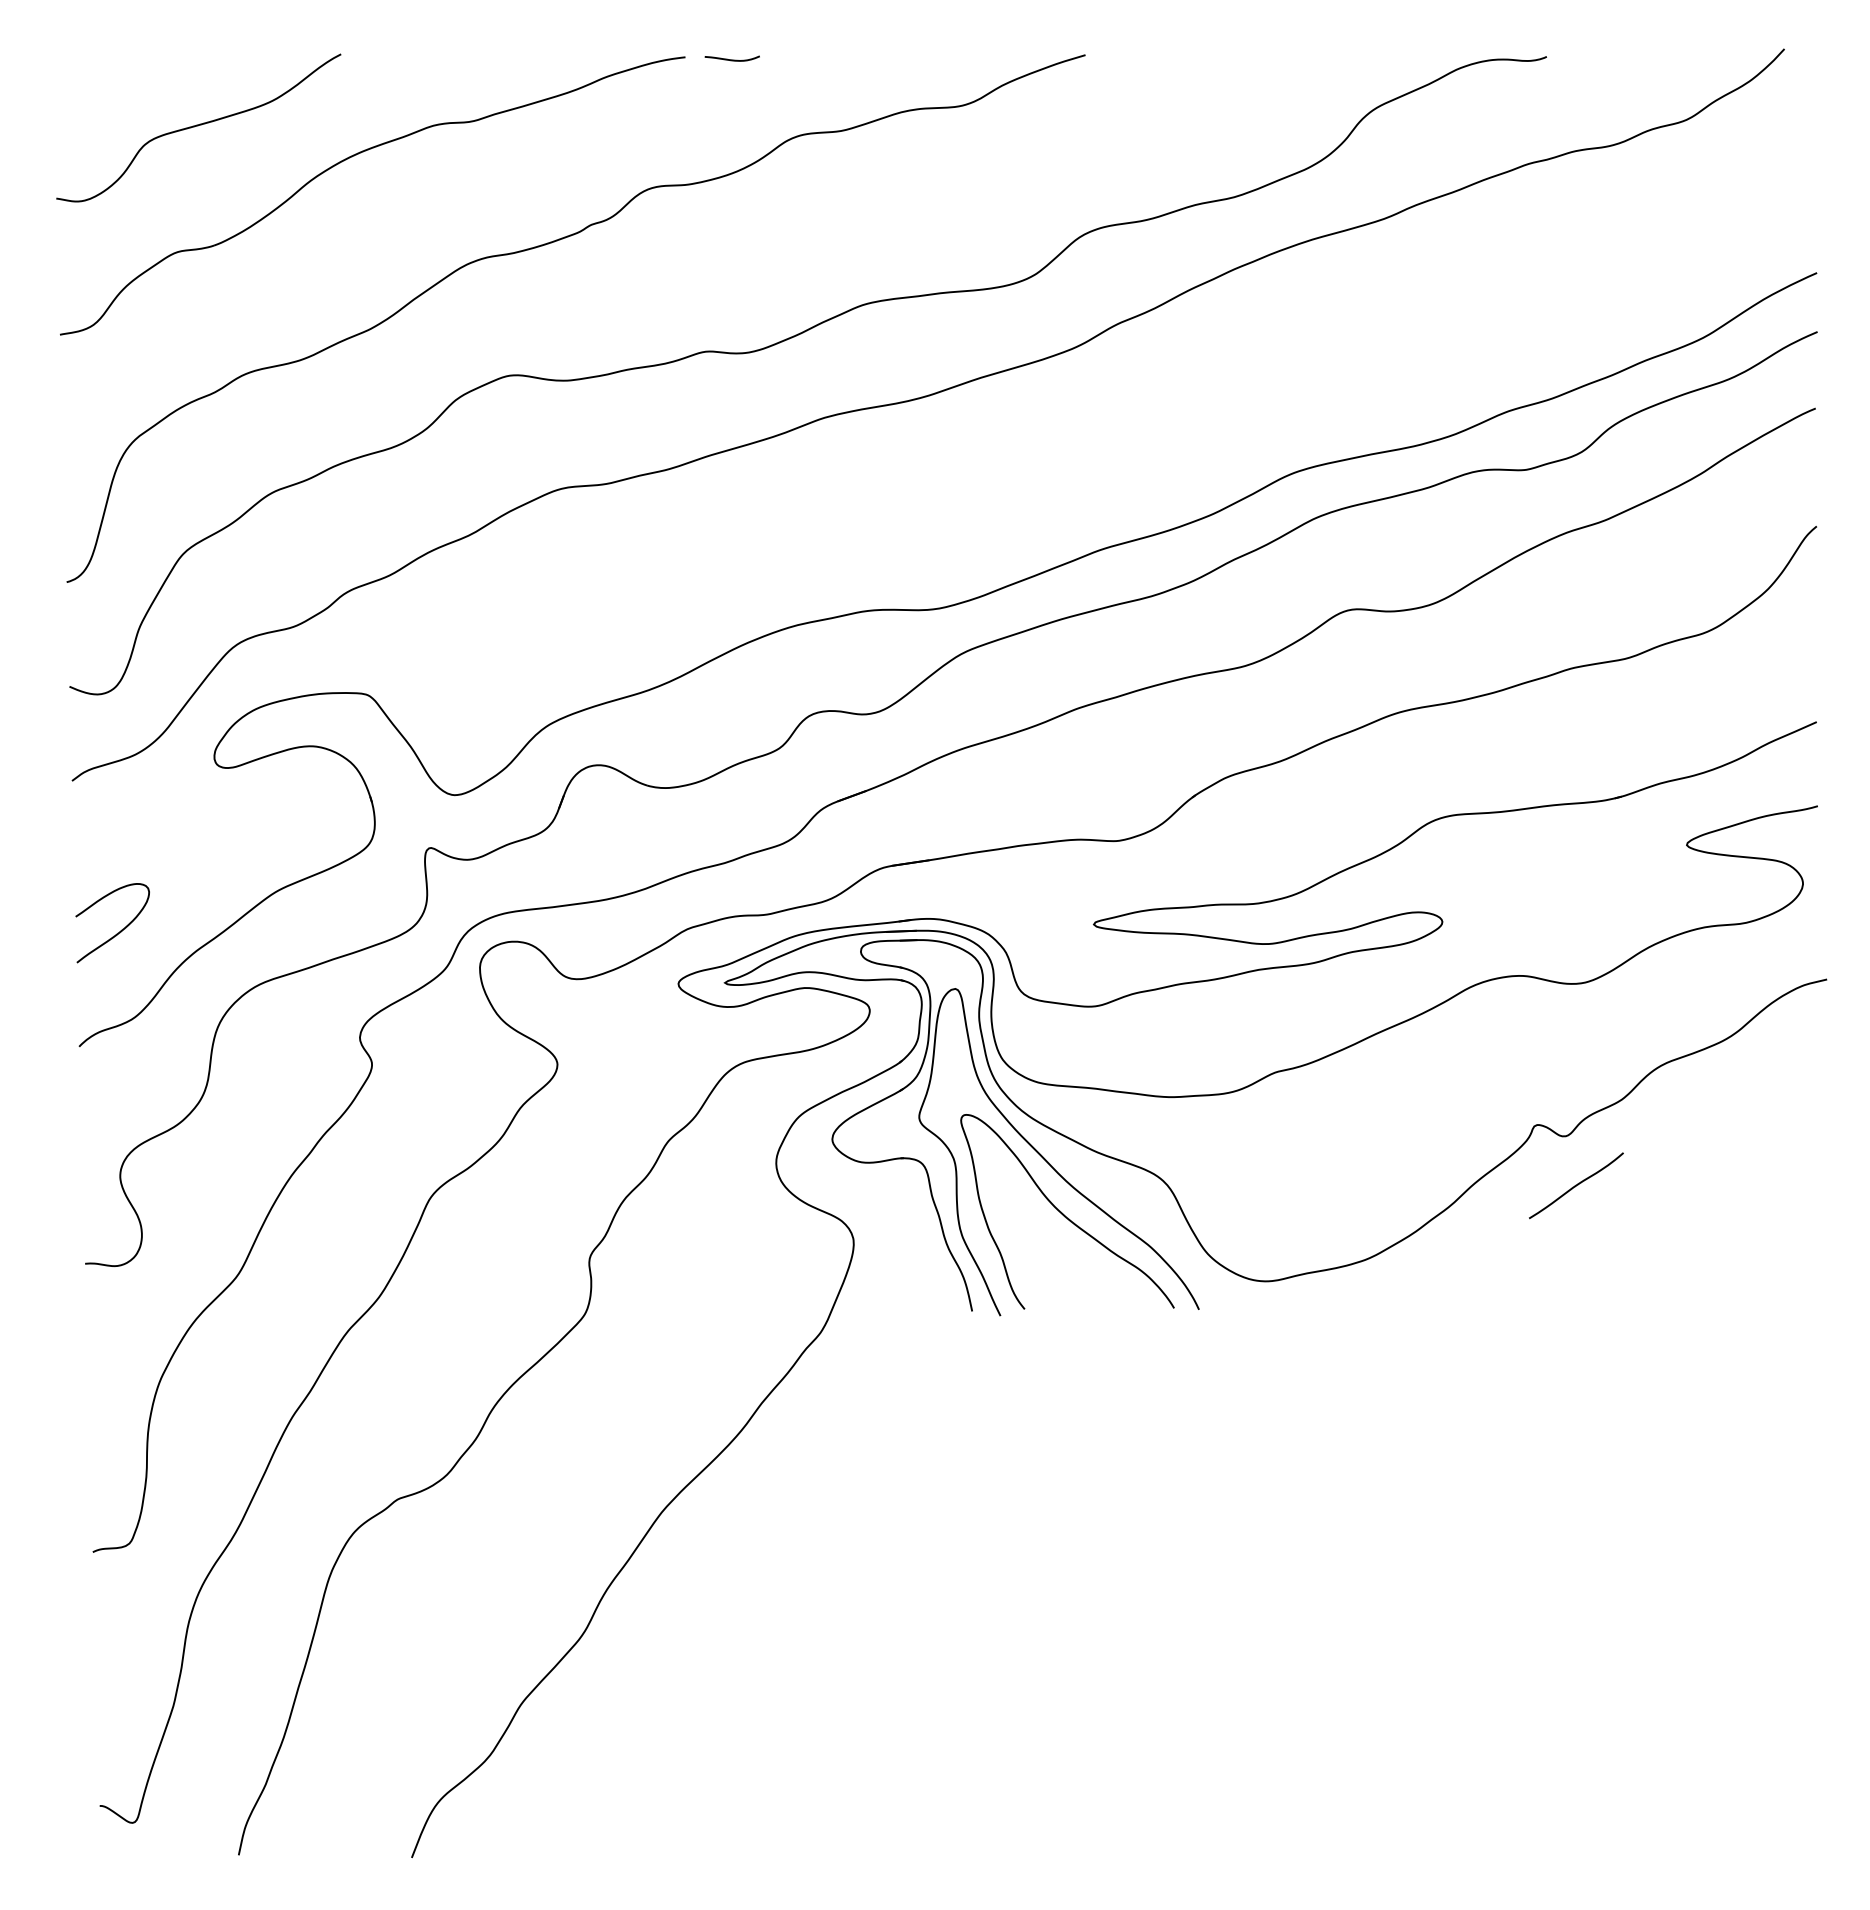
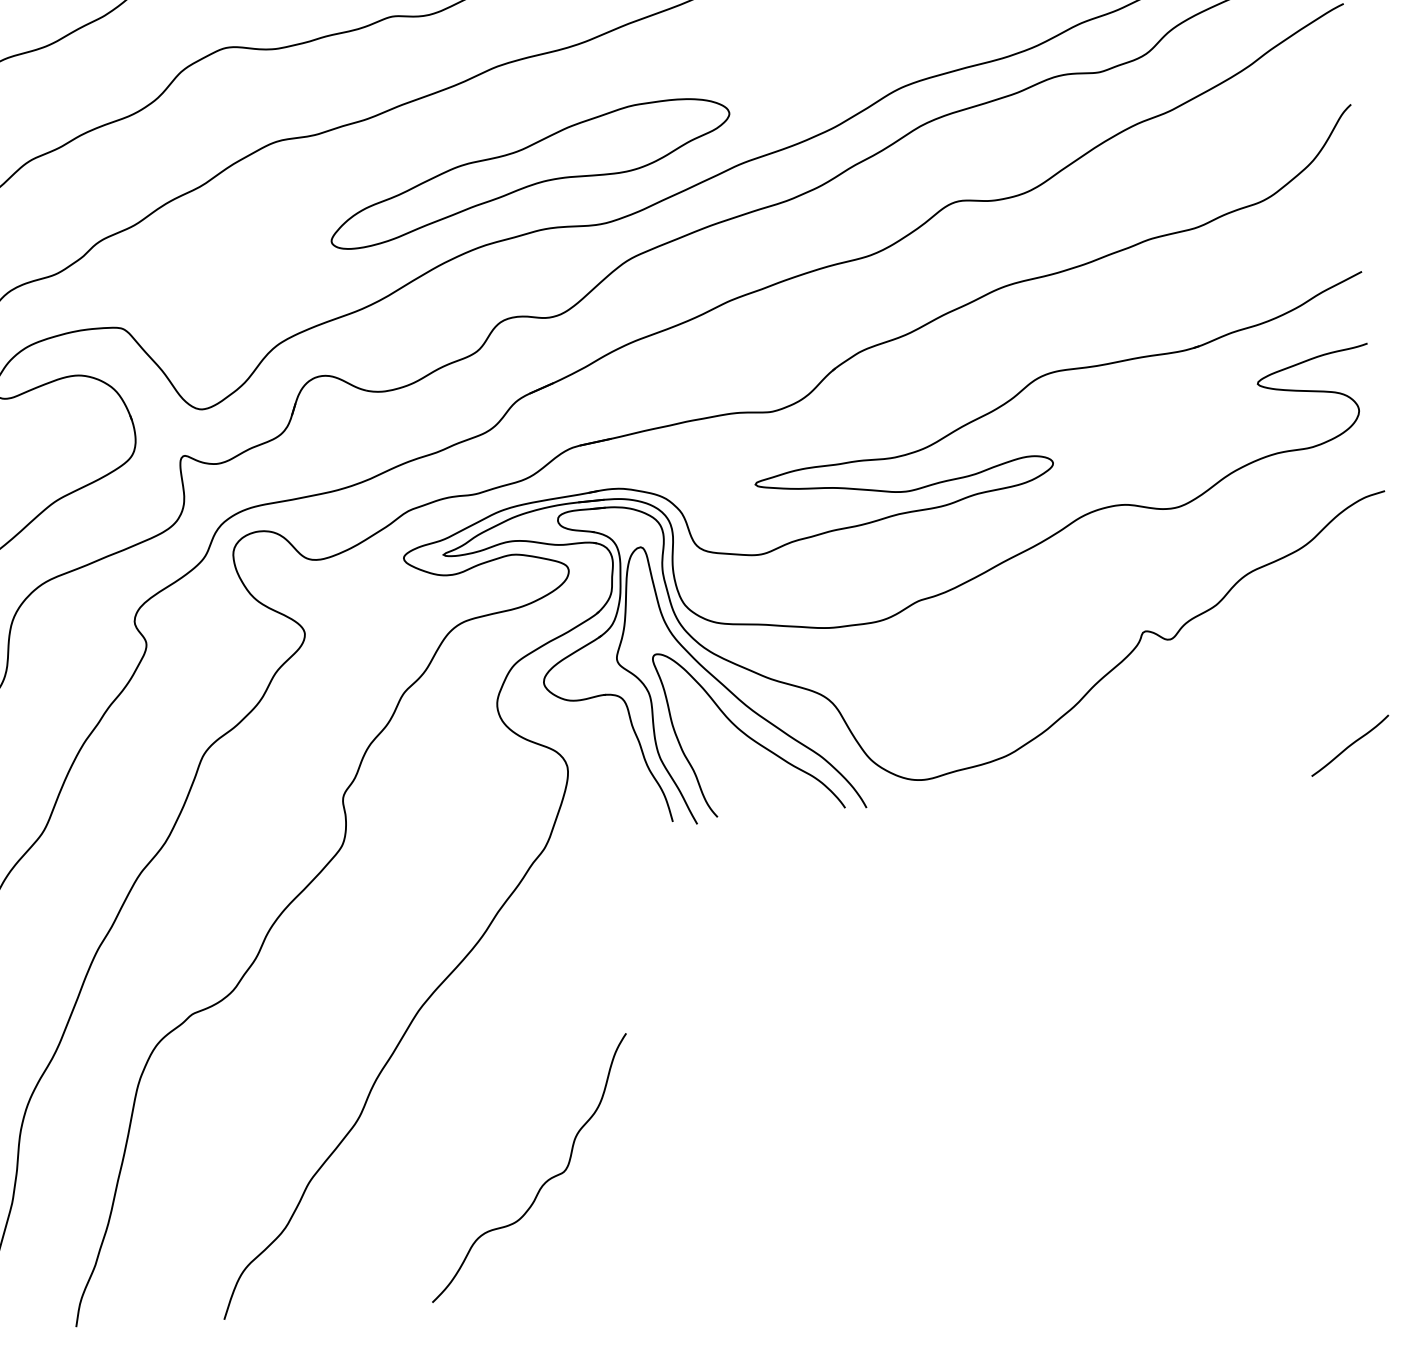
part: (854, 544) -> (529, 173), added
curve: (1576, 1185) -> (1350, 745), moved
curve: (794, 1722) -> (543, 1182), added

